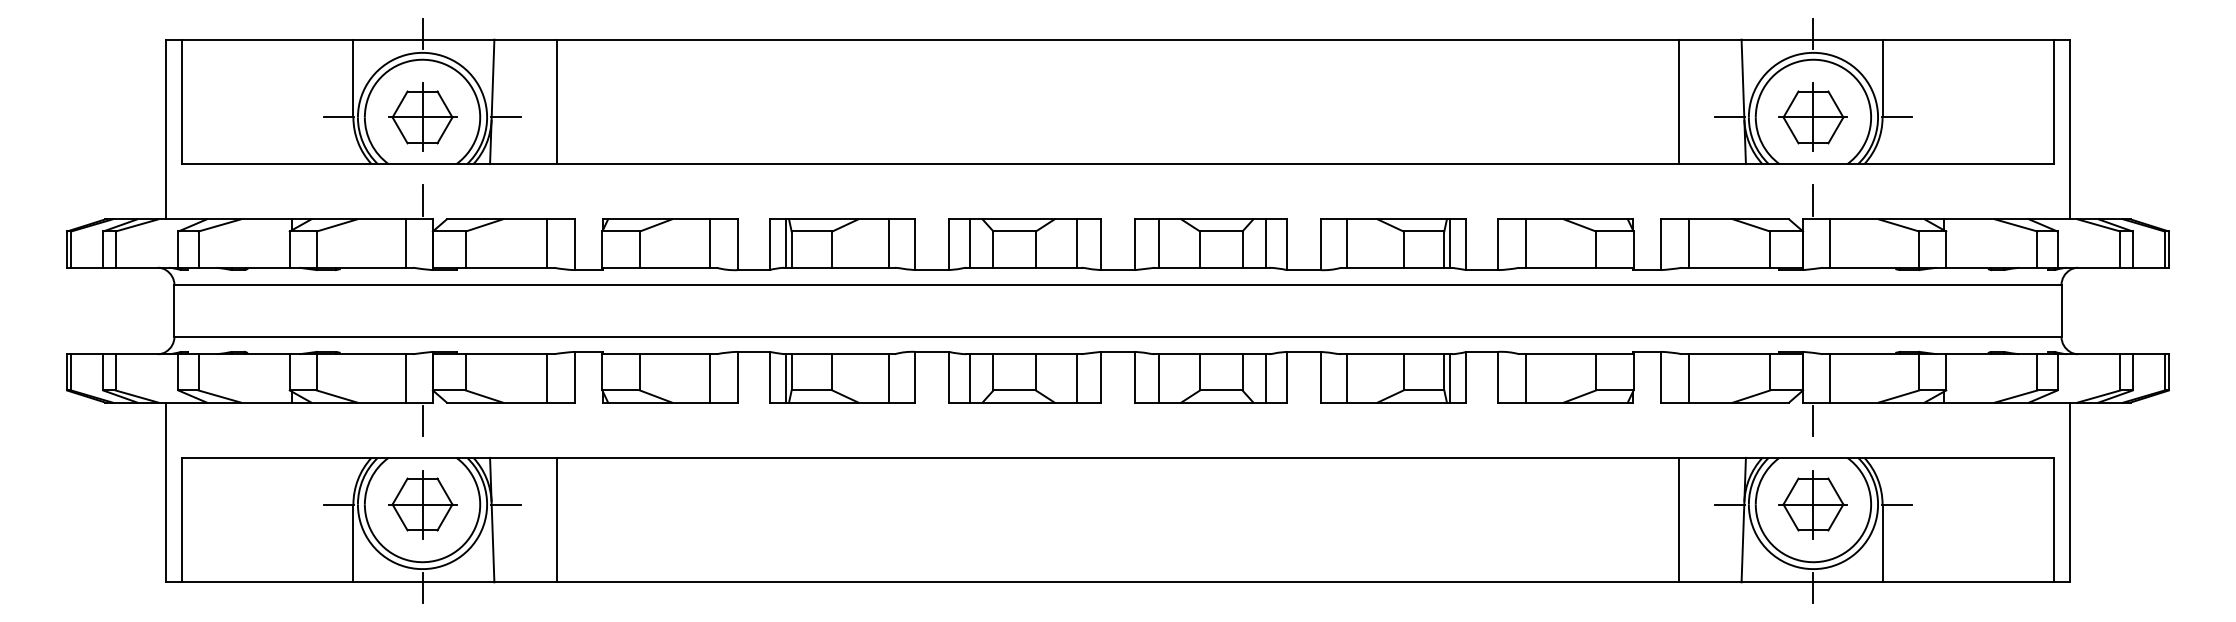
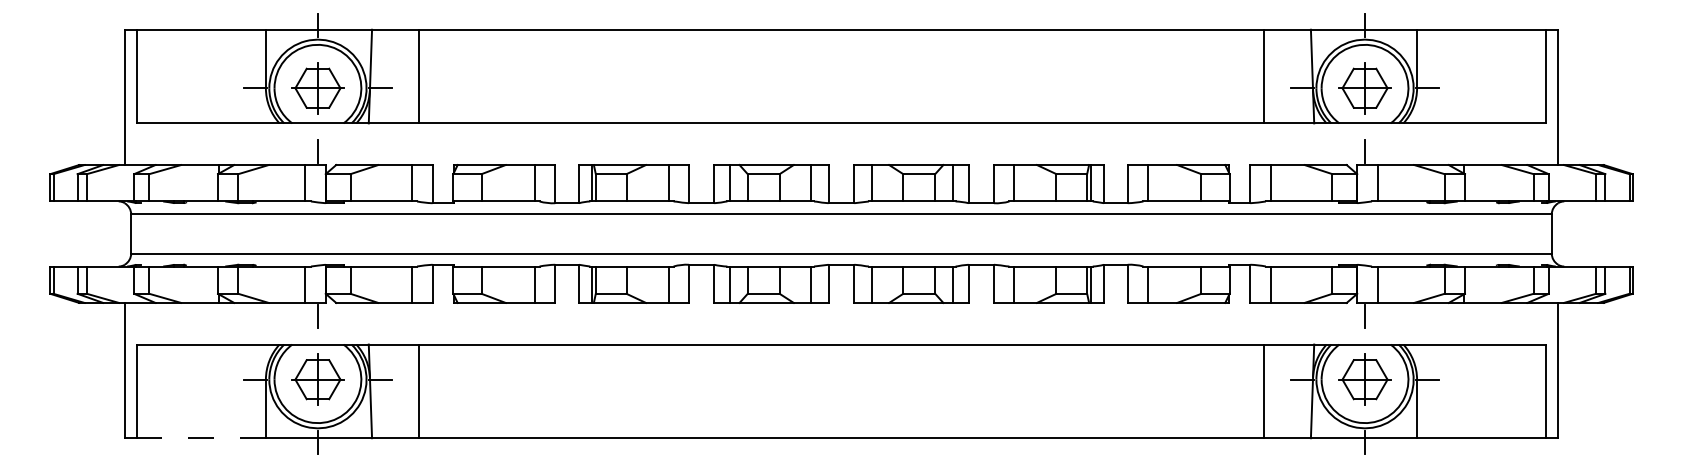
line: (267, 582) -> (201, 438), solid -> dashed

